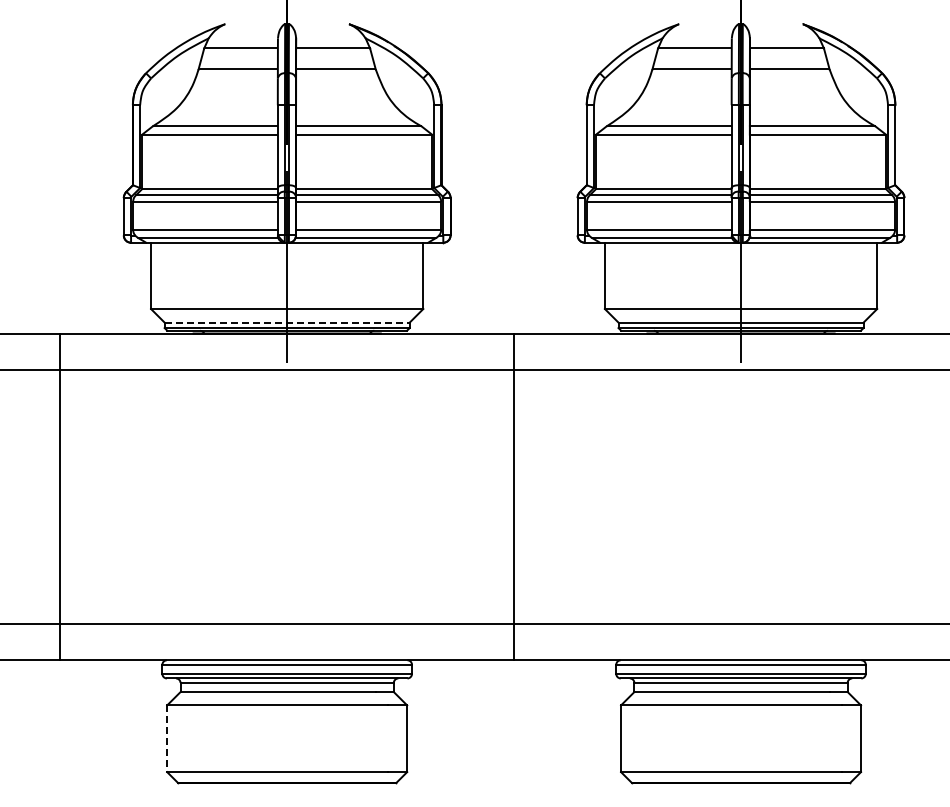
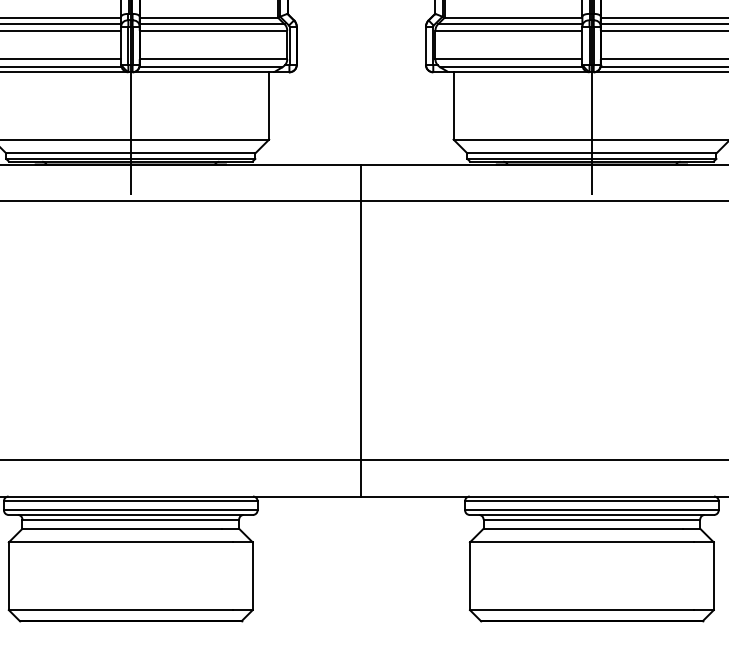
line: (287, 322) -> (131, 153), dashed -> solid
line: (167, 739) -> (9, 576), dashed -> solid

